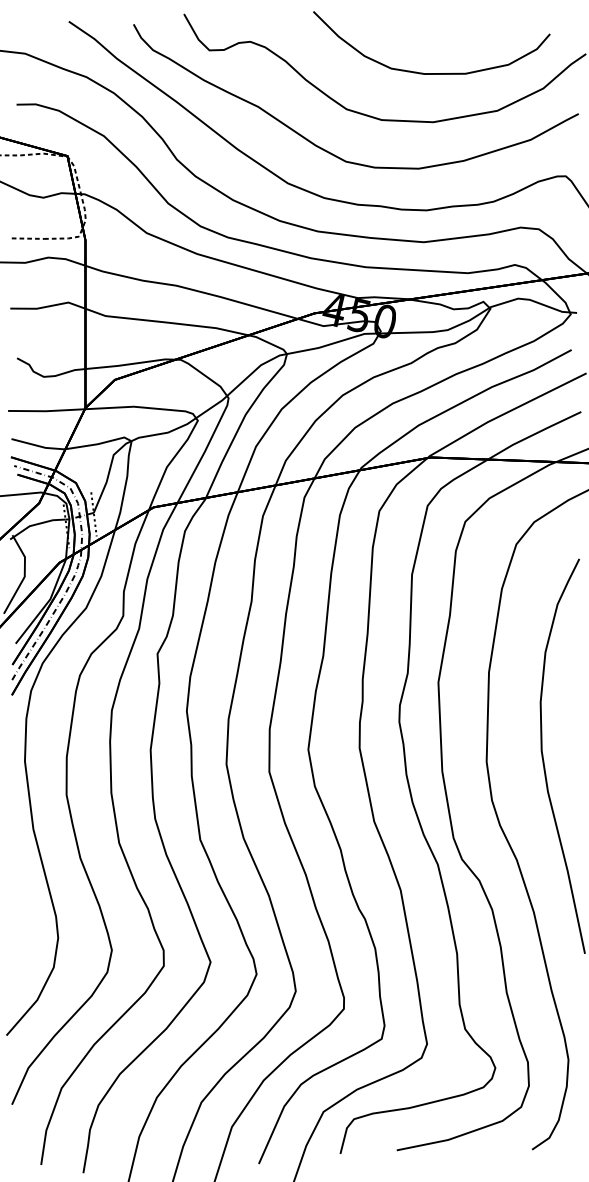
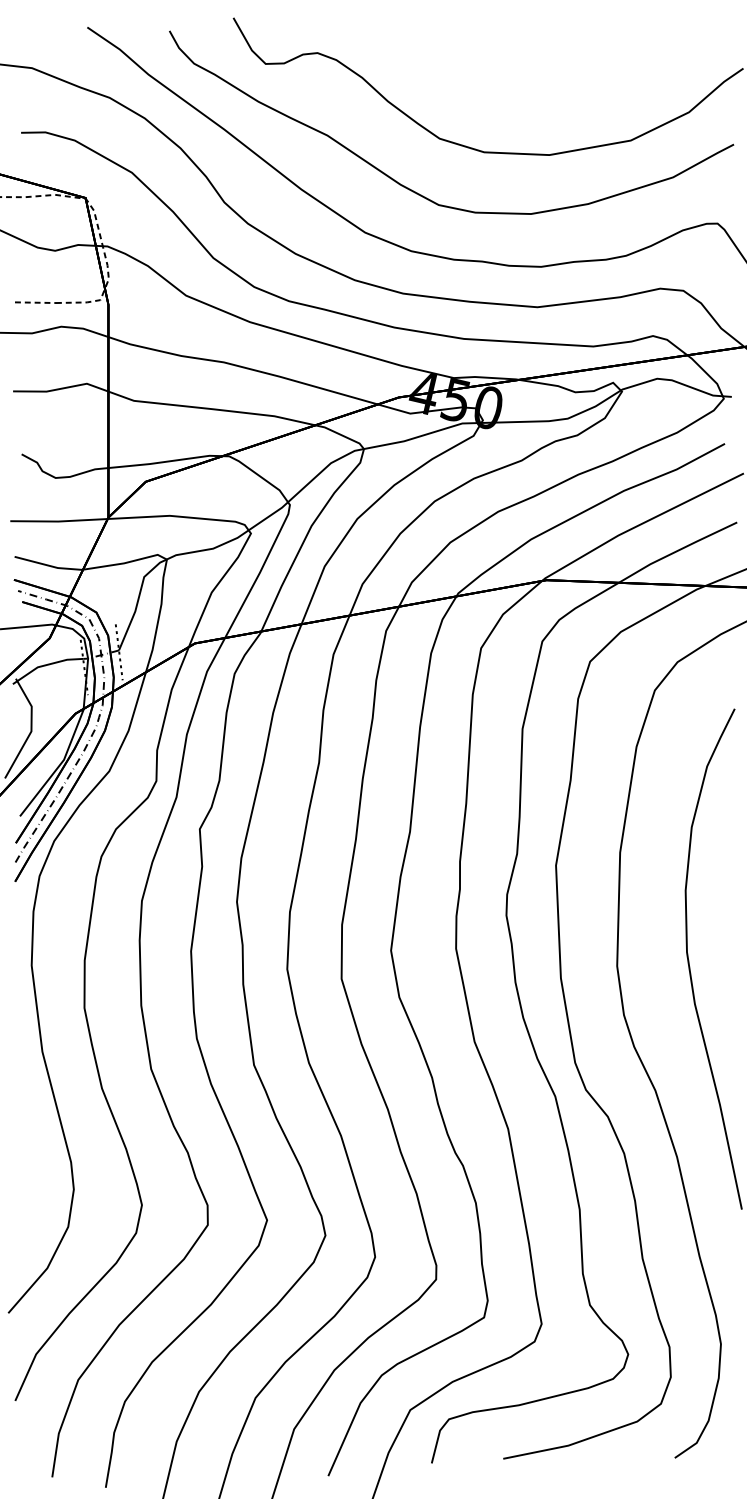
curve: (431, 73) -> (547, 93), removed

